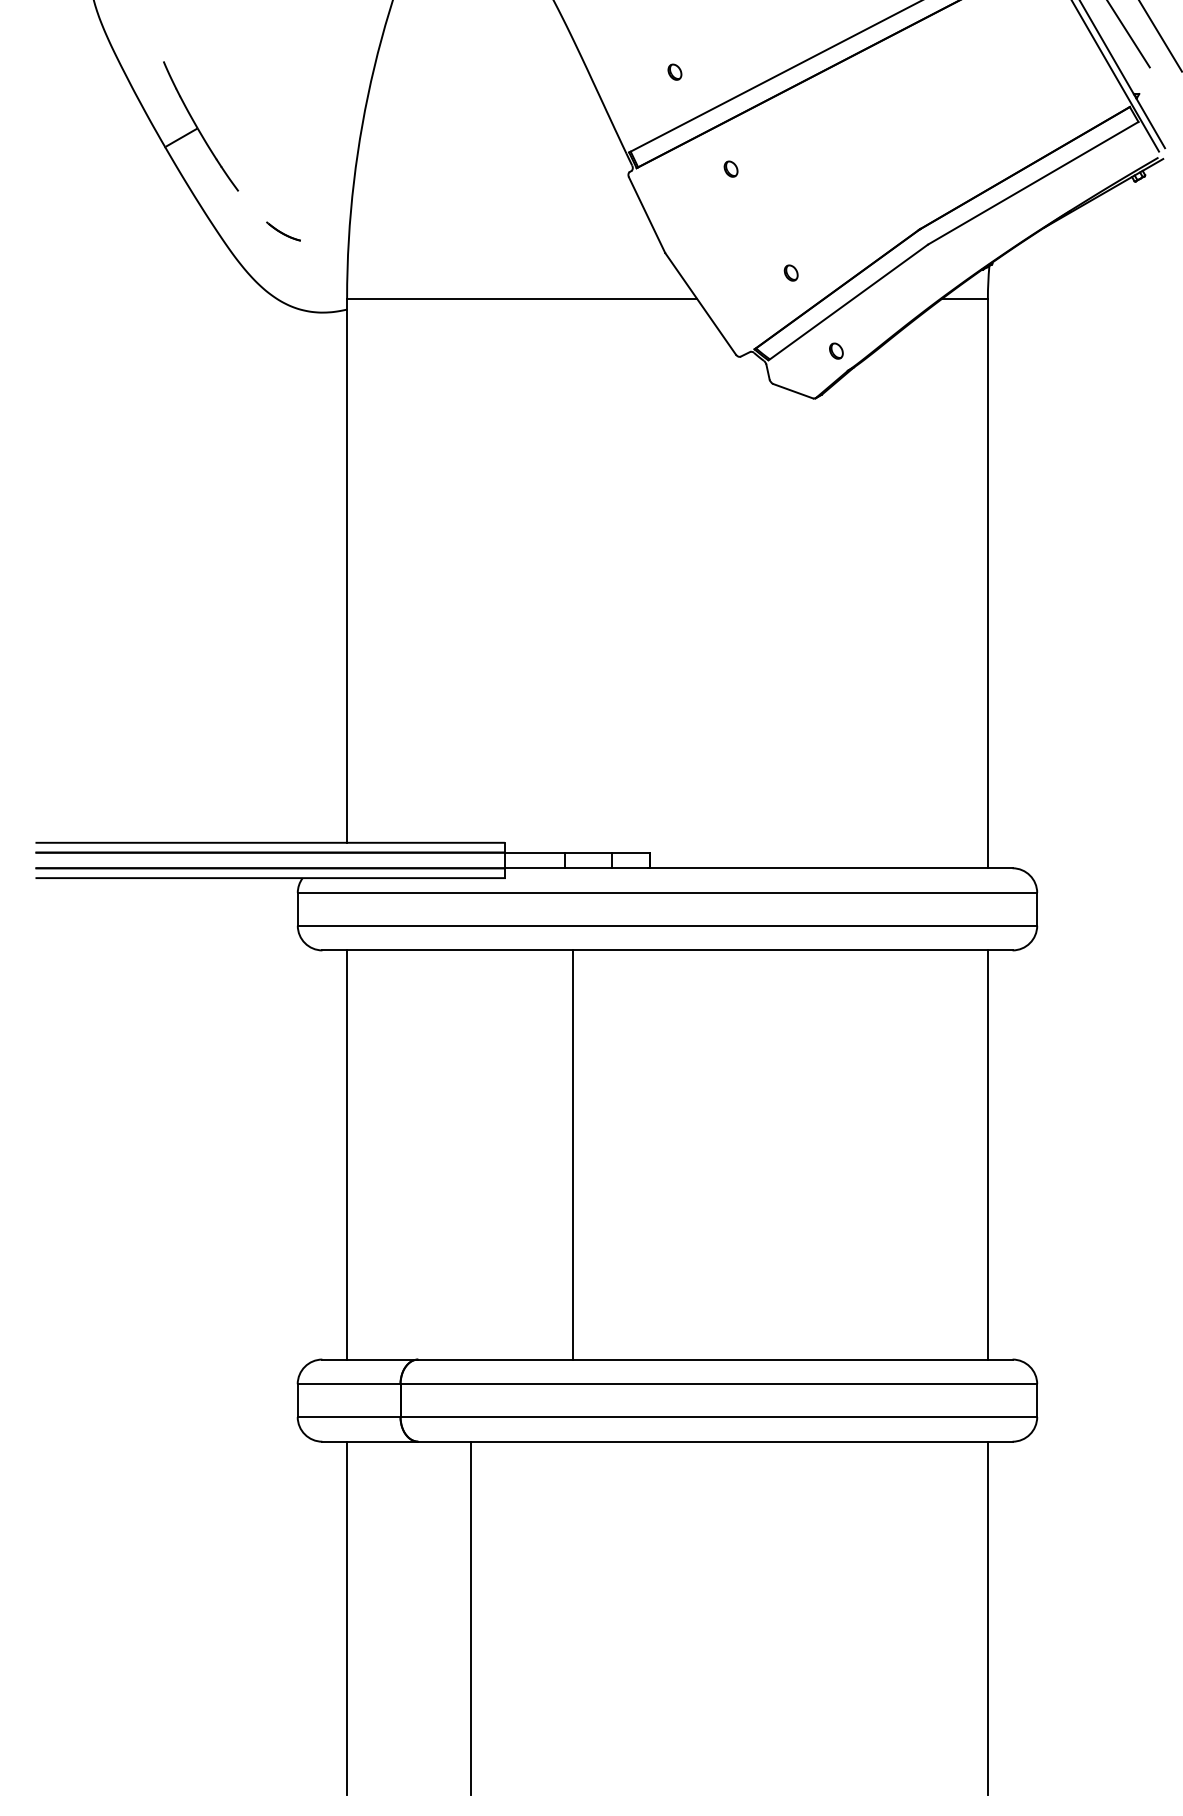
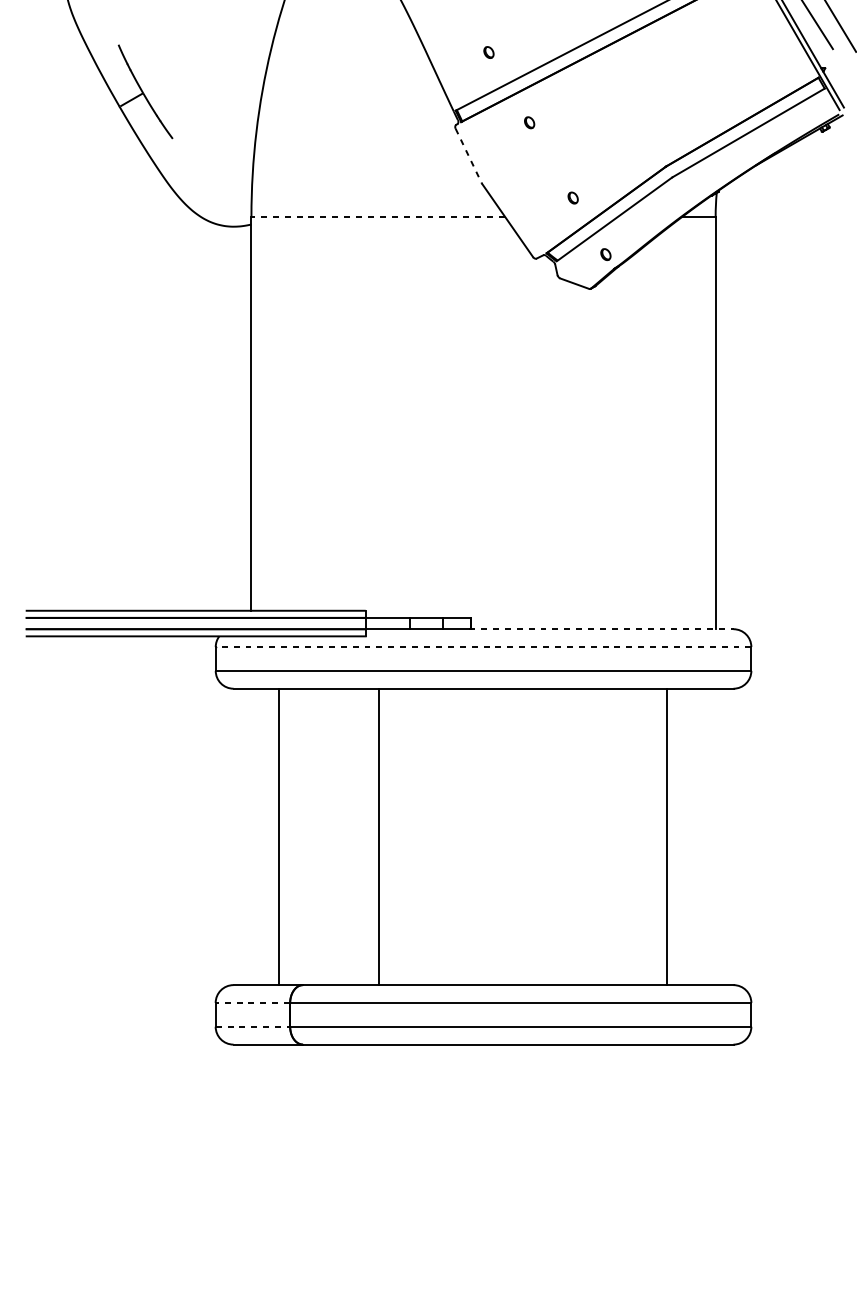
line: (647, 215) -> (469, 156), solid -> dashed
part: (283, 231) -> (205, 167), removed
line: (522, 298) -> (378, 216), solid -> dashed
line: (830, 868) -> (601, 629), solid -> dashed
line: (667, 892) -> (483, 646), solid -> dashed
line: (347, 1154) -> (279, 836), moved
line: (572, 1154) -> (378, 836), moved
line: (987, 1154) -> (666, 836), moved
line: (348, 1384) -> (252, 1003), solid -> dashed
line: (349, 1417) -> (253, 1027), solid -> dashed
line: (347, 1617) -> (251, 1171), removed
line: (470, 1617) -> (340, 1171), removed
line: (987, 1617) -> (715, 1171), removed

